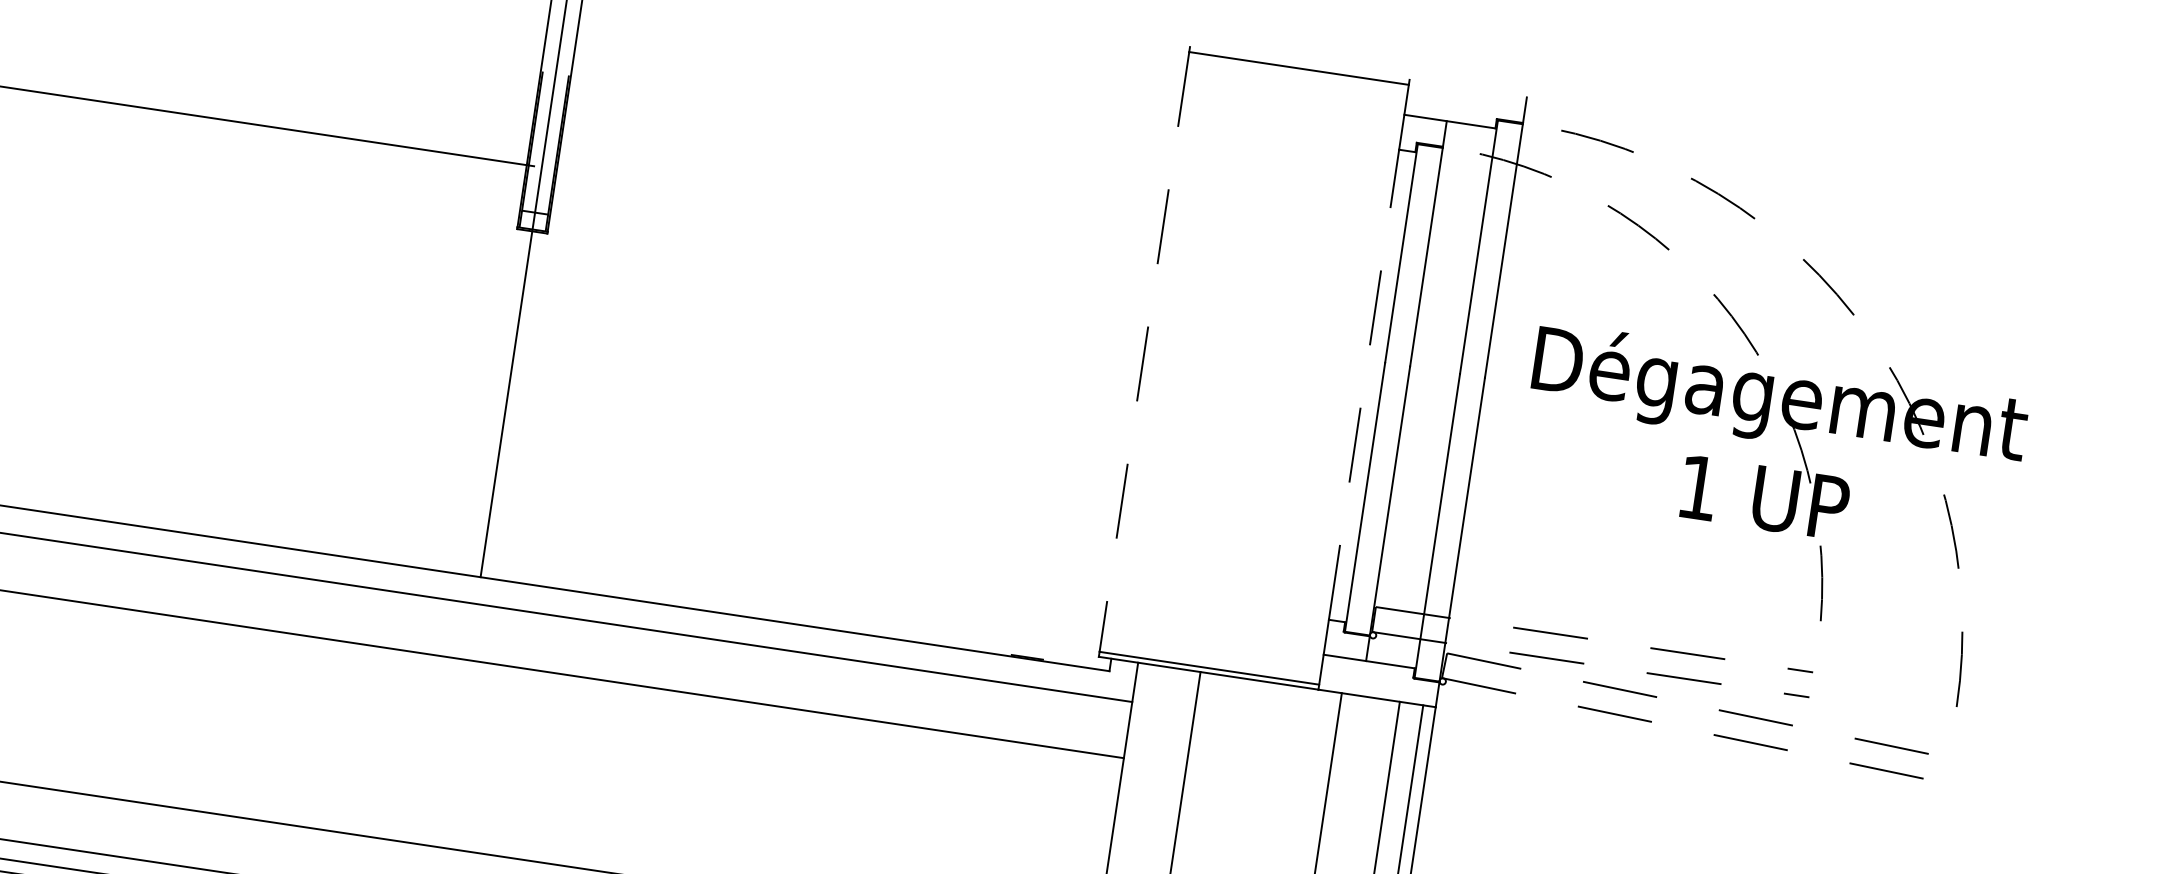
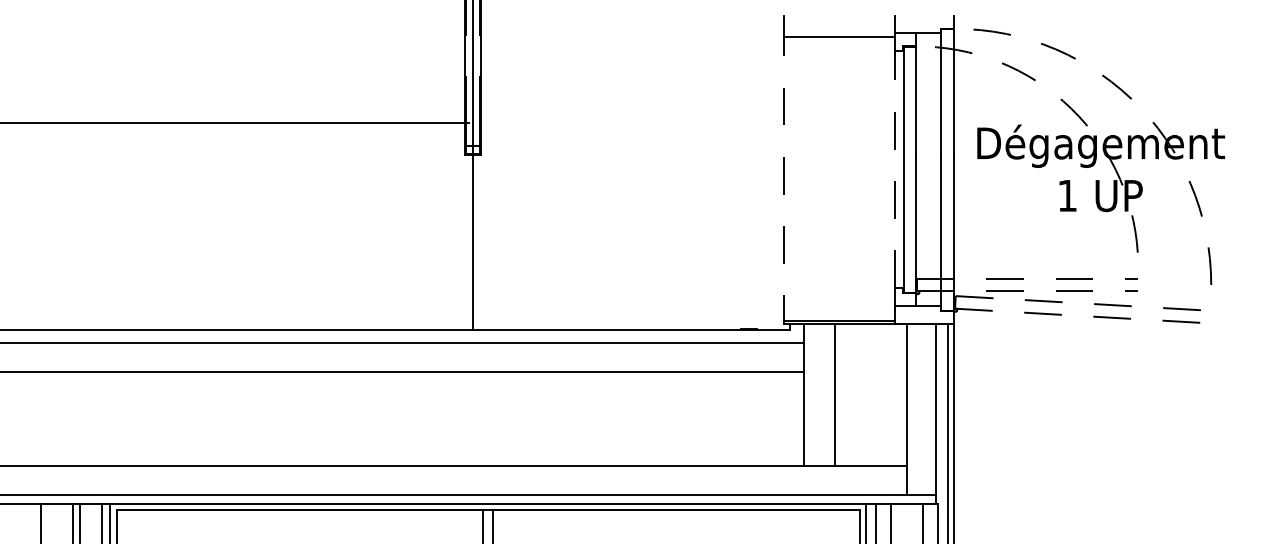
line: (1299, 68) -> (839, 37), moved

